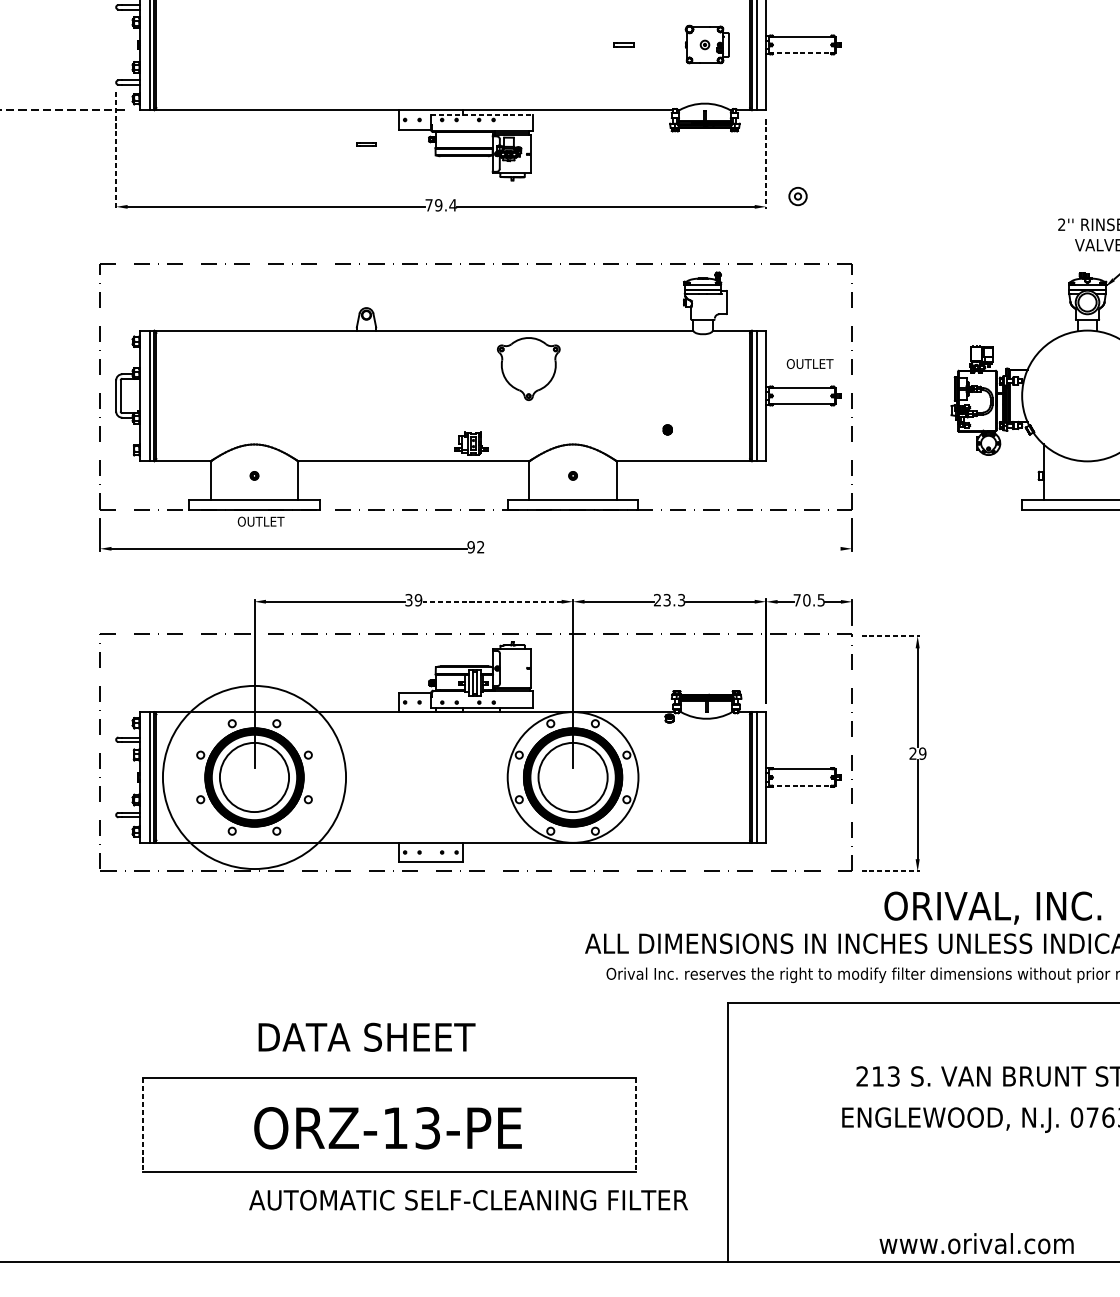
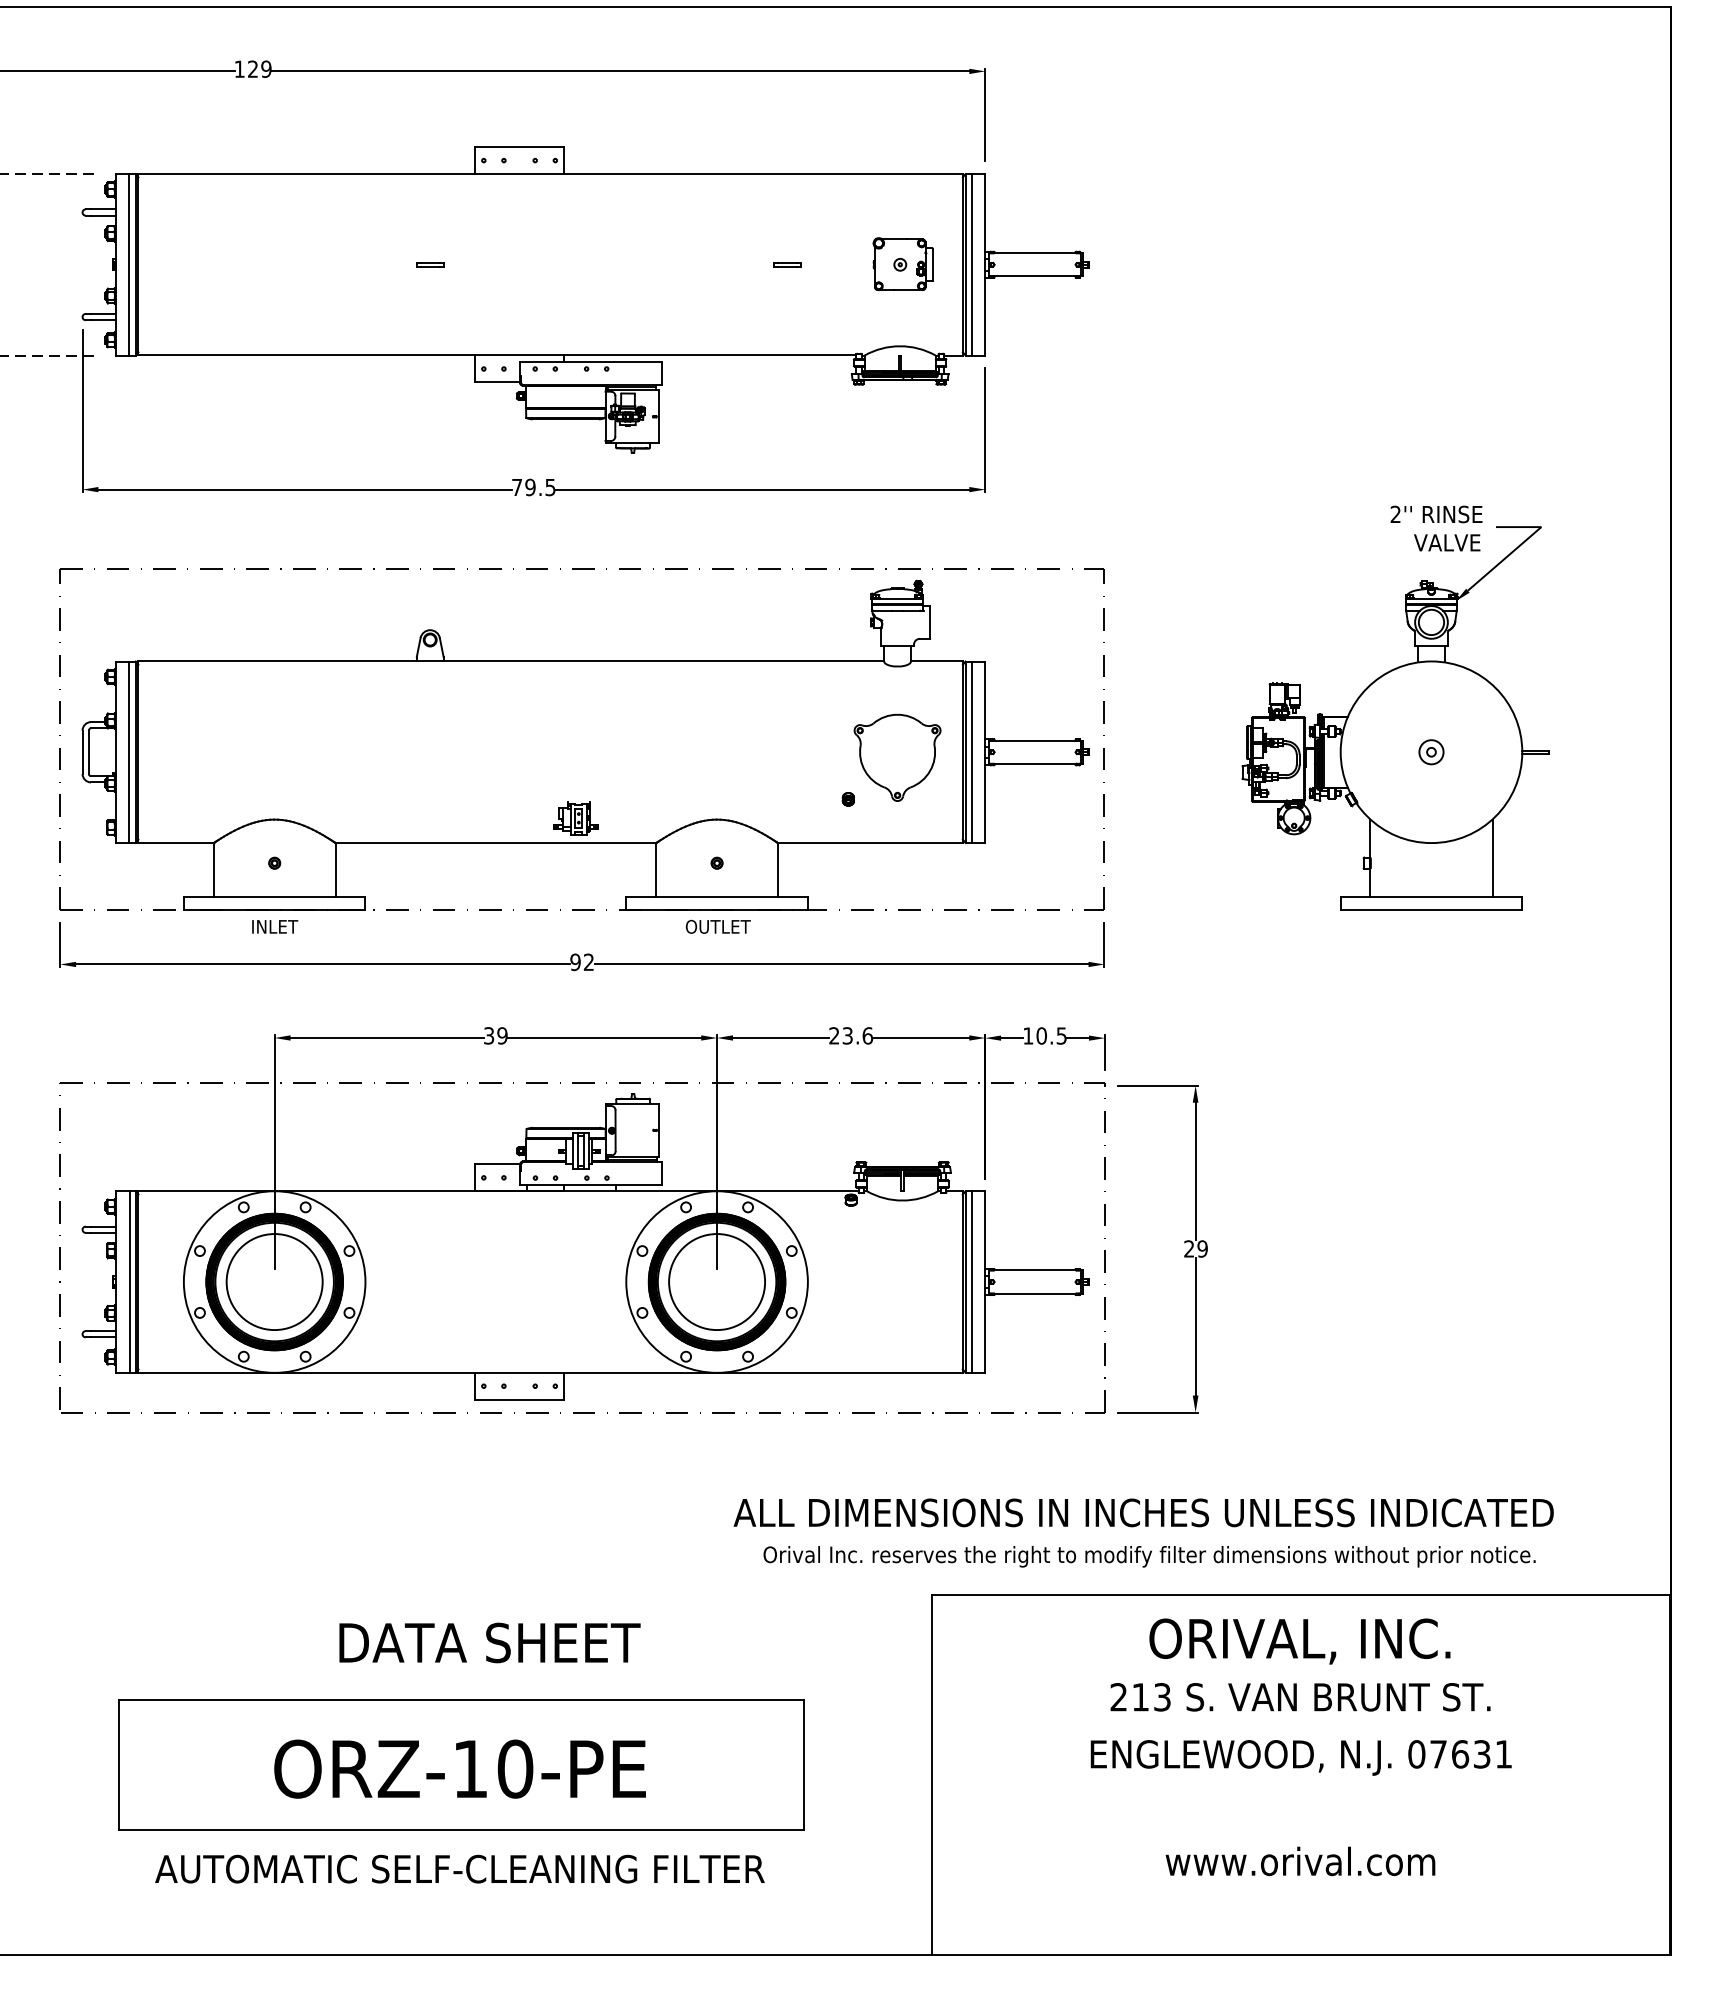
line: (802, 53) -> (1035, 276), dashed -> solid
line: (481, 114) -> (590, 361), dashed -> solid
part: (366, 144) -> (430, 264), moved
line: (116, 150) -> (82, 411), dashed -> solid
line: (766, 164) -> (985, 430), dashed -> solid
part: (798, 196) -> (1431, 752), moved
text: (453, 205) -> (550, 487), 79.4 -> 79.5
text: (809, 363) -> (717, 926), moved
part: (528, 368) -> (897, 757), moved
text: (260, 521) -> (283, 926), OUTLET -> INLET
line: (662, 548) -> (841, 964), added
text: (681, 599) -> (867, 1035), 23.3 -> 23.6
text: (797, 599) -> (1028, 1035), 70.5 -> 10.5
line: (492, 602) -> (604, 1038), dashed -> solid
line: (890, 635) -> (1158, 1085), dashed -> solid
circle: (254, 777) -> (274, 1281), size x0.71
line: (802, 785) -> (1035, 1293), dashed -> solid
line: (890, 871) -> (1158, 1412), dashed -> solid
text: (992, 908) -> (1299, 1641), moved
text: (366, 1037) -> (489, 1642), moved
line: (142, 1125) -> (119, 1765), dashed -> solid
line: (636, 1125) -> (804, 1765), dashed -> solid
text: (427, 1127) -> (515, 1768), ORZ-13-PE -> ORZ-10-PE
text: (468, 1199) -> (459, 1868), moved
text: (976, 1243) -> (1300, 1861), moved

